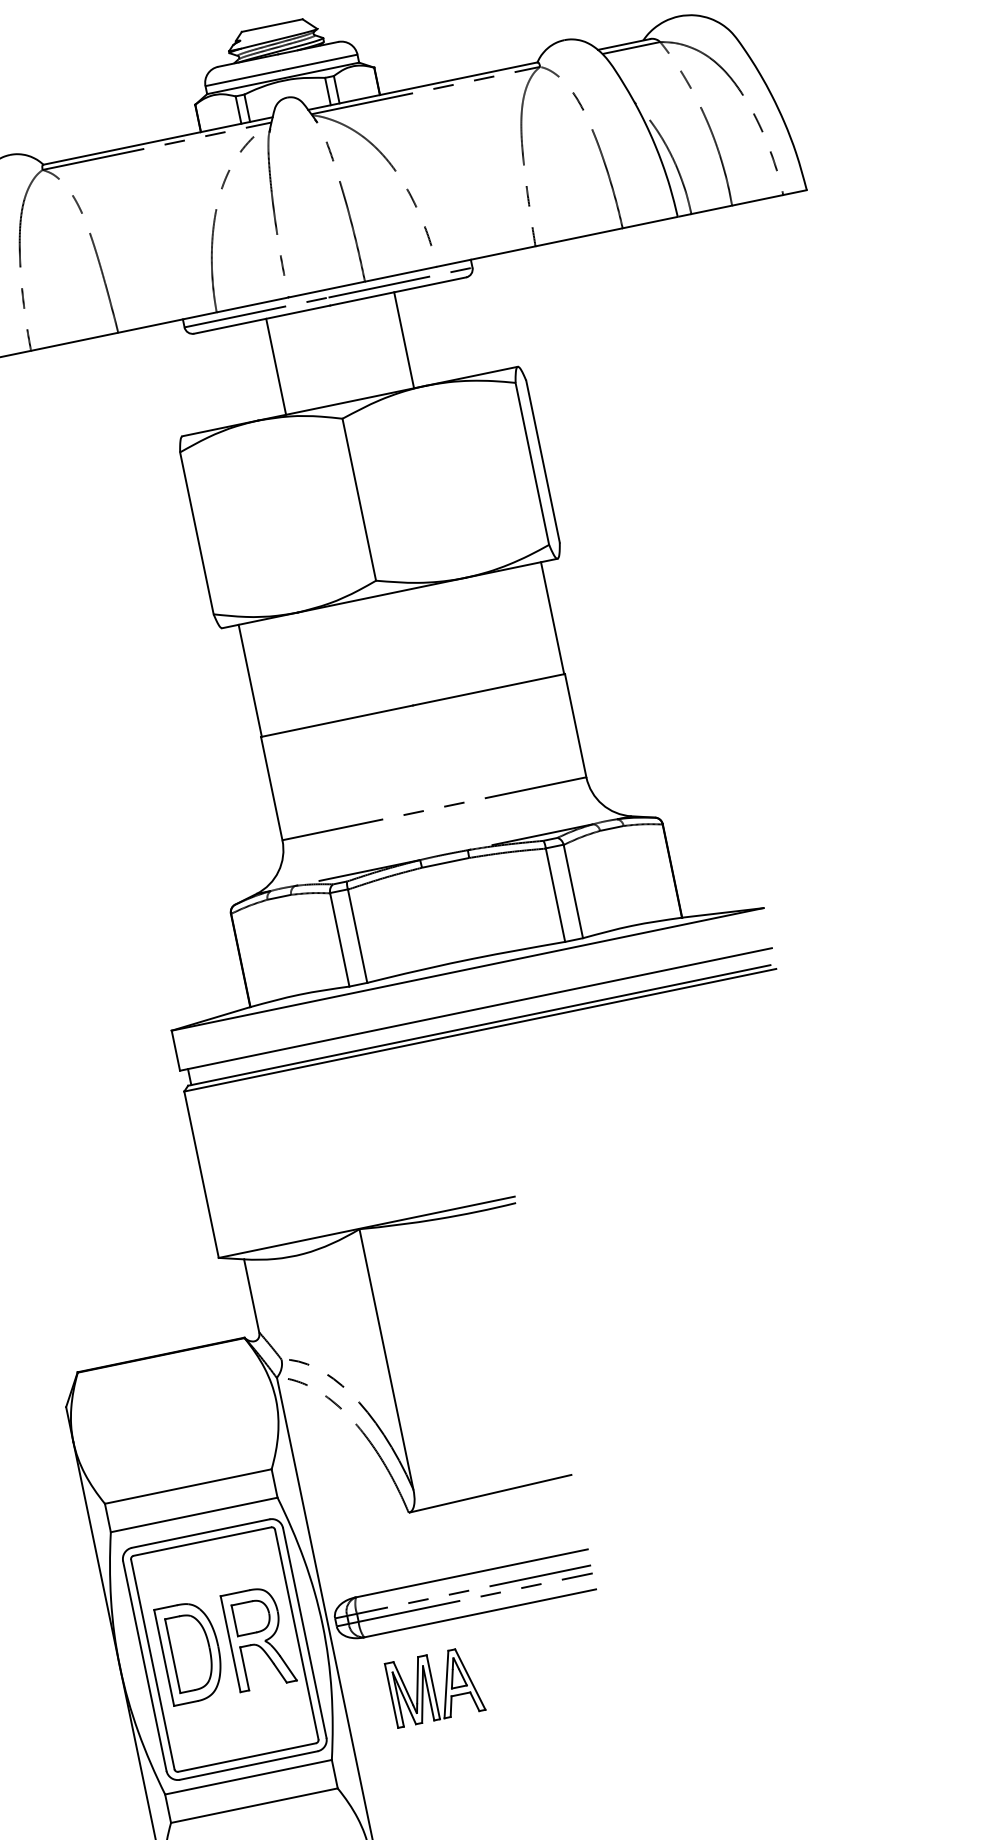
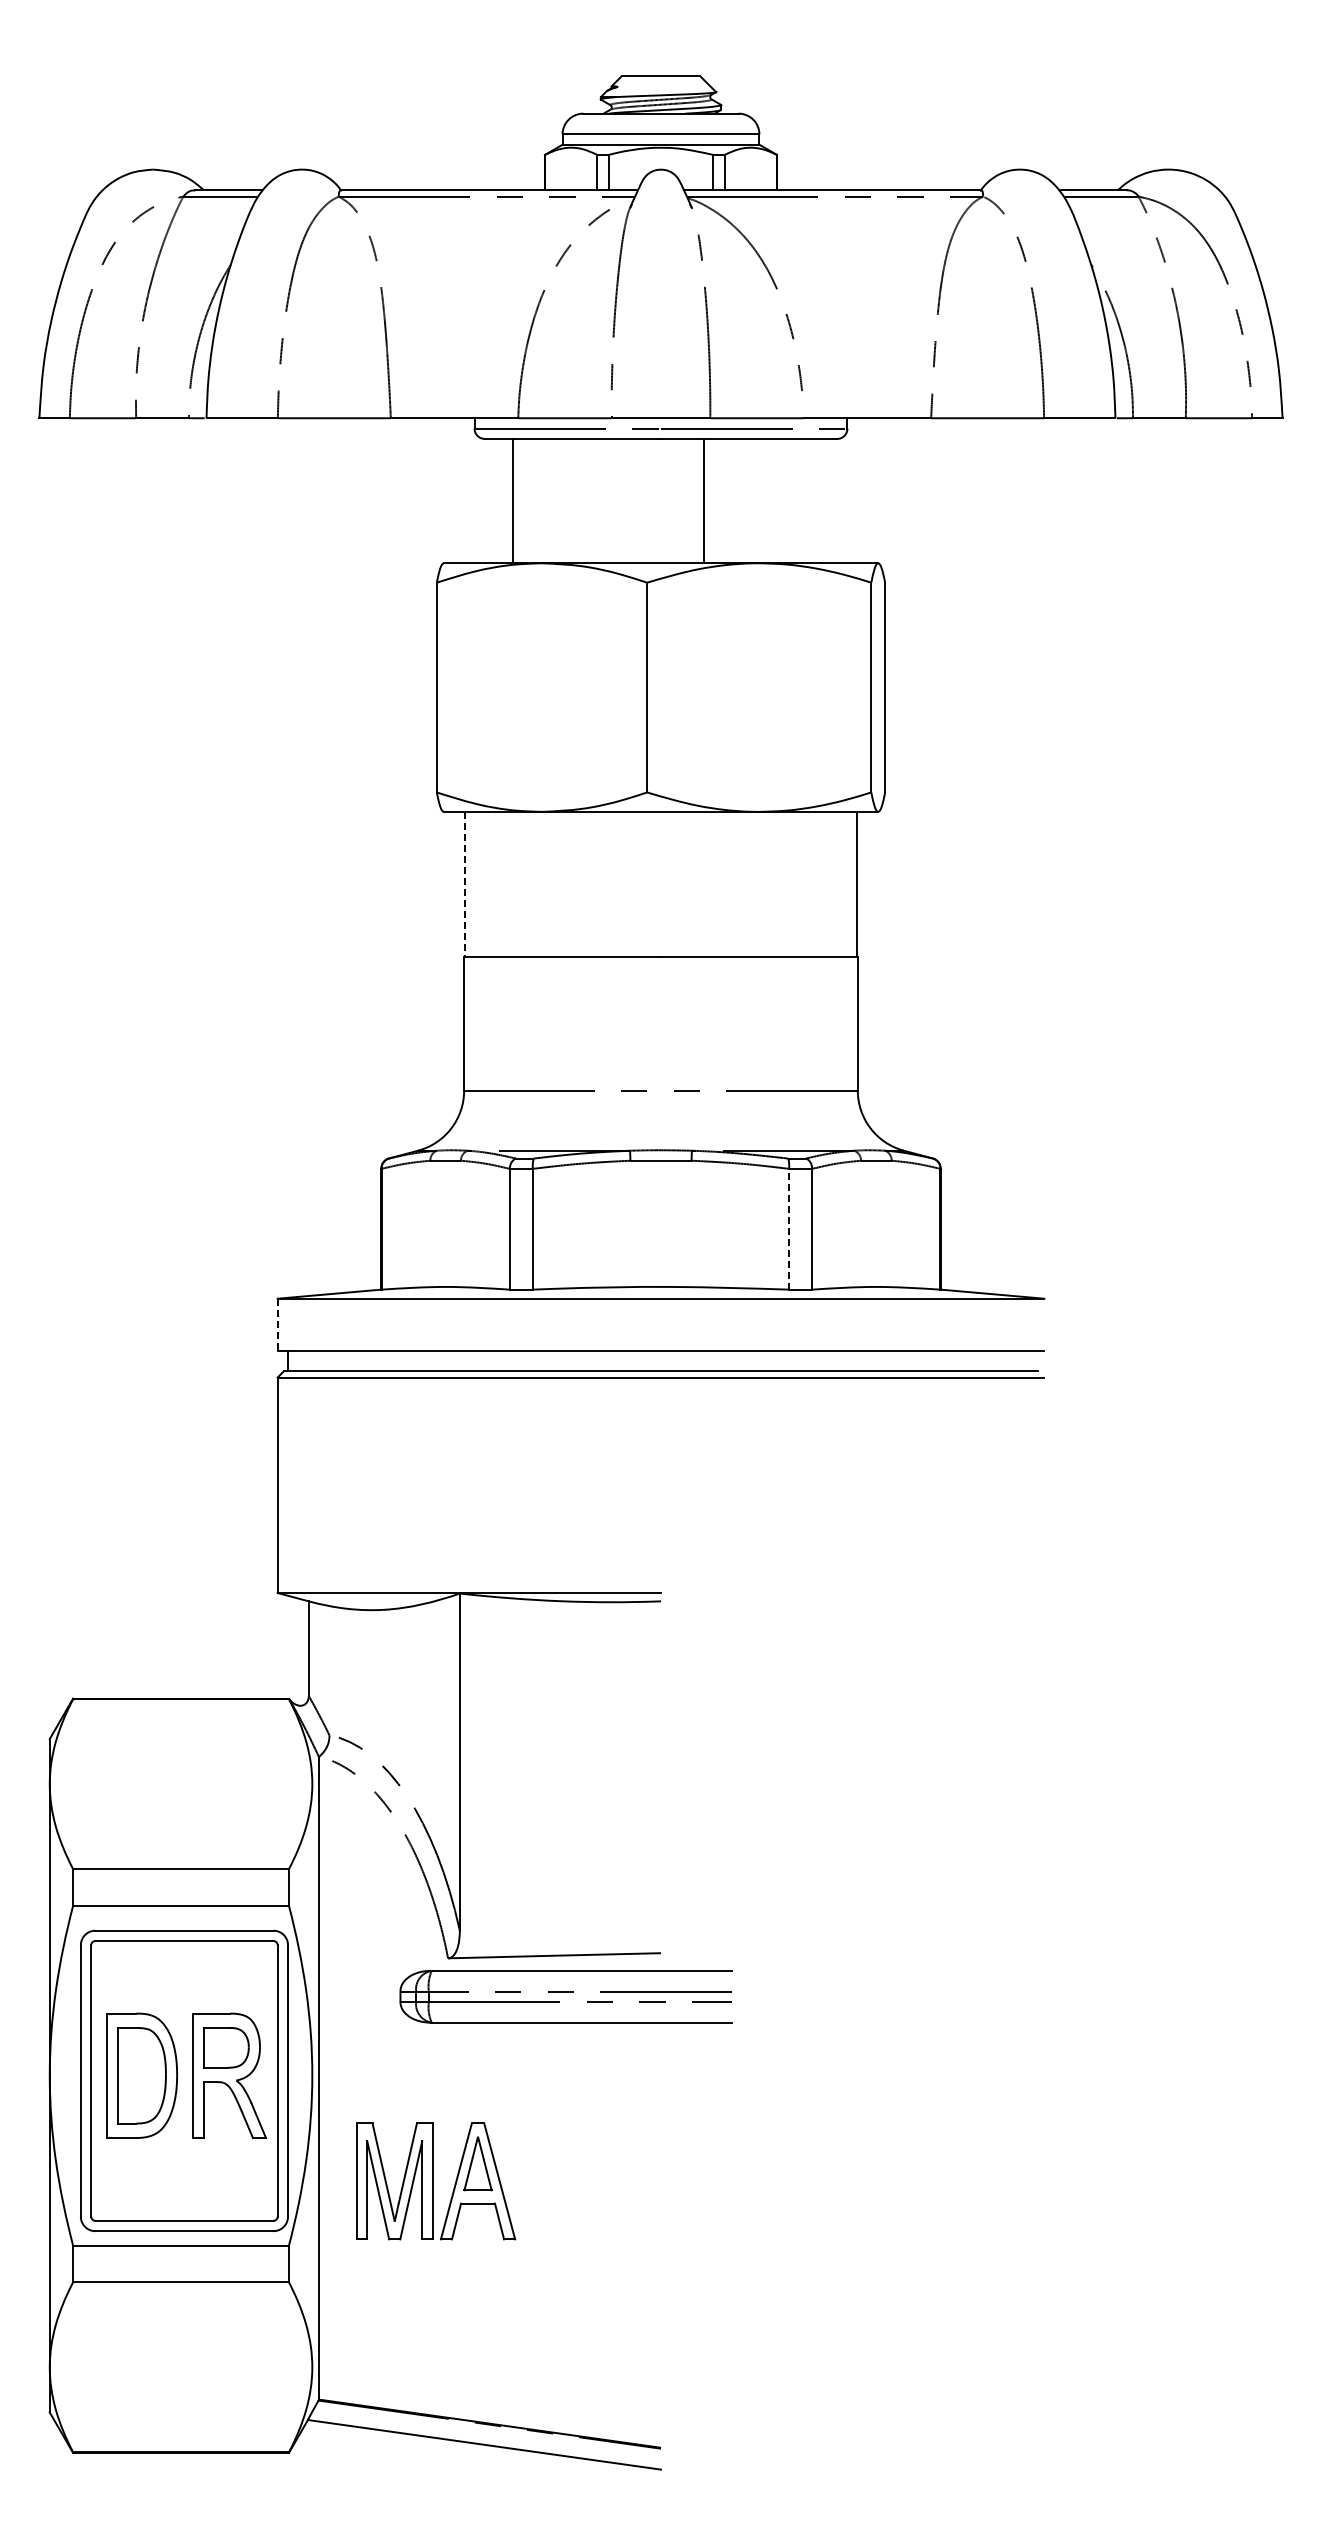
line: (403, 339) -> (703, 500), moved
line: (276, 366) -> (513, 500), moved
line: (250, 680) -> (465, 884), solid -> dashed
line: (555, 894) -> (789, 1228), solid -> dashed
line: (175, 1050) -> (277, 1324), solid -> dashed
part: (463, 1595) -> (565, 1996), moved
part: (435, 1686) -> (436, 2181), size x1.4

